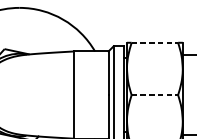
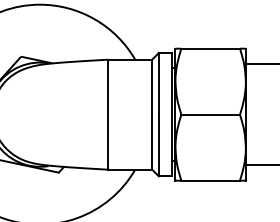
line: (155, 42) -> (211, 48), dashed -> solid
line: (155, 94) -> (211, 114), dashed -> solid

